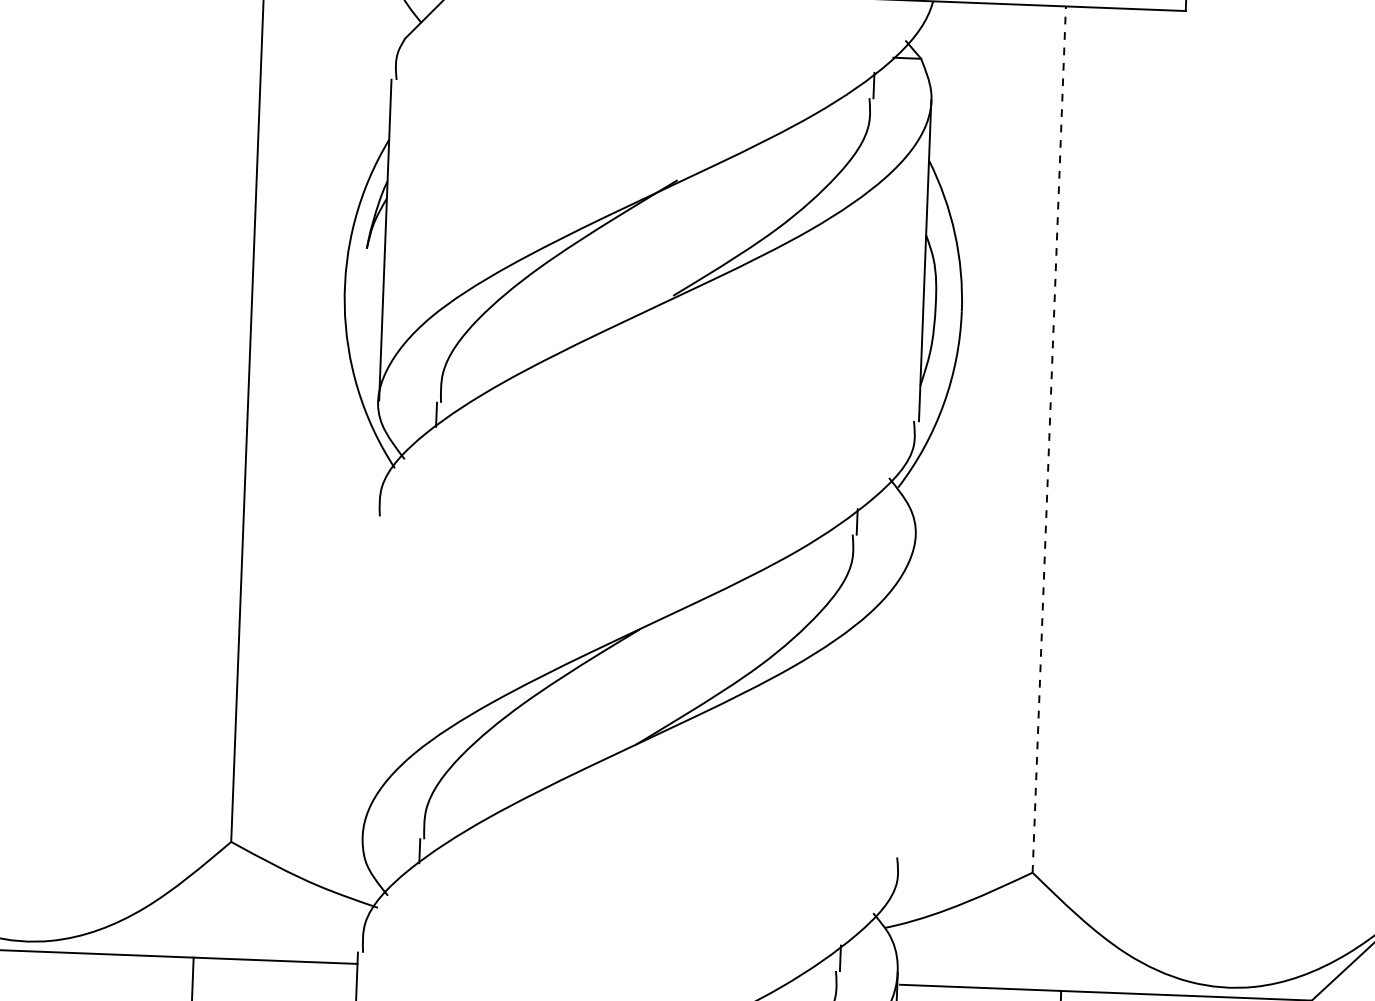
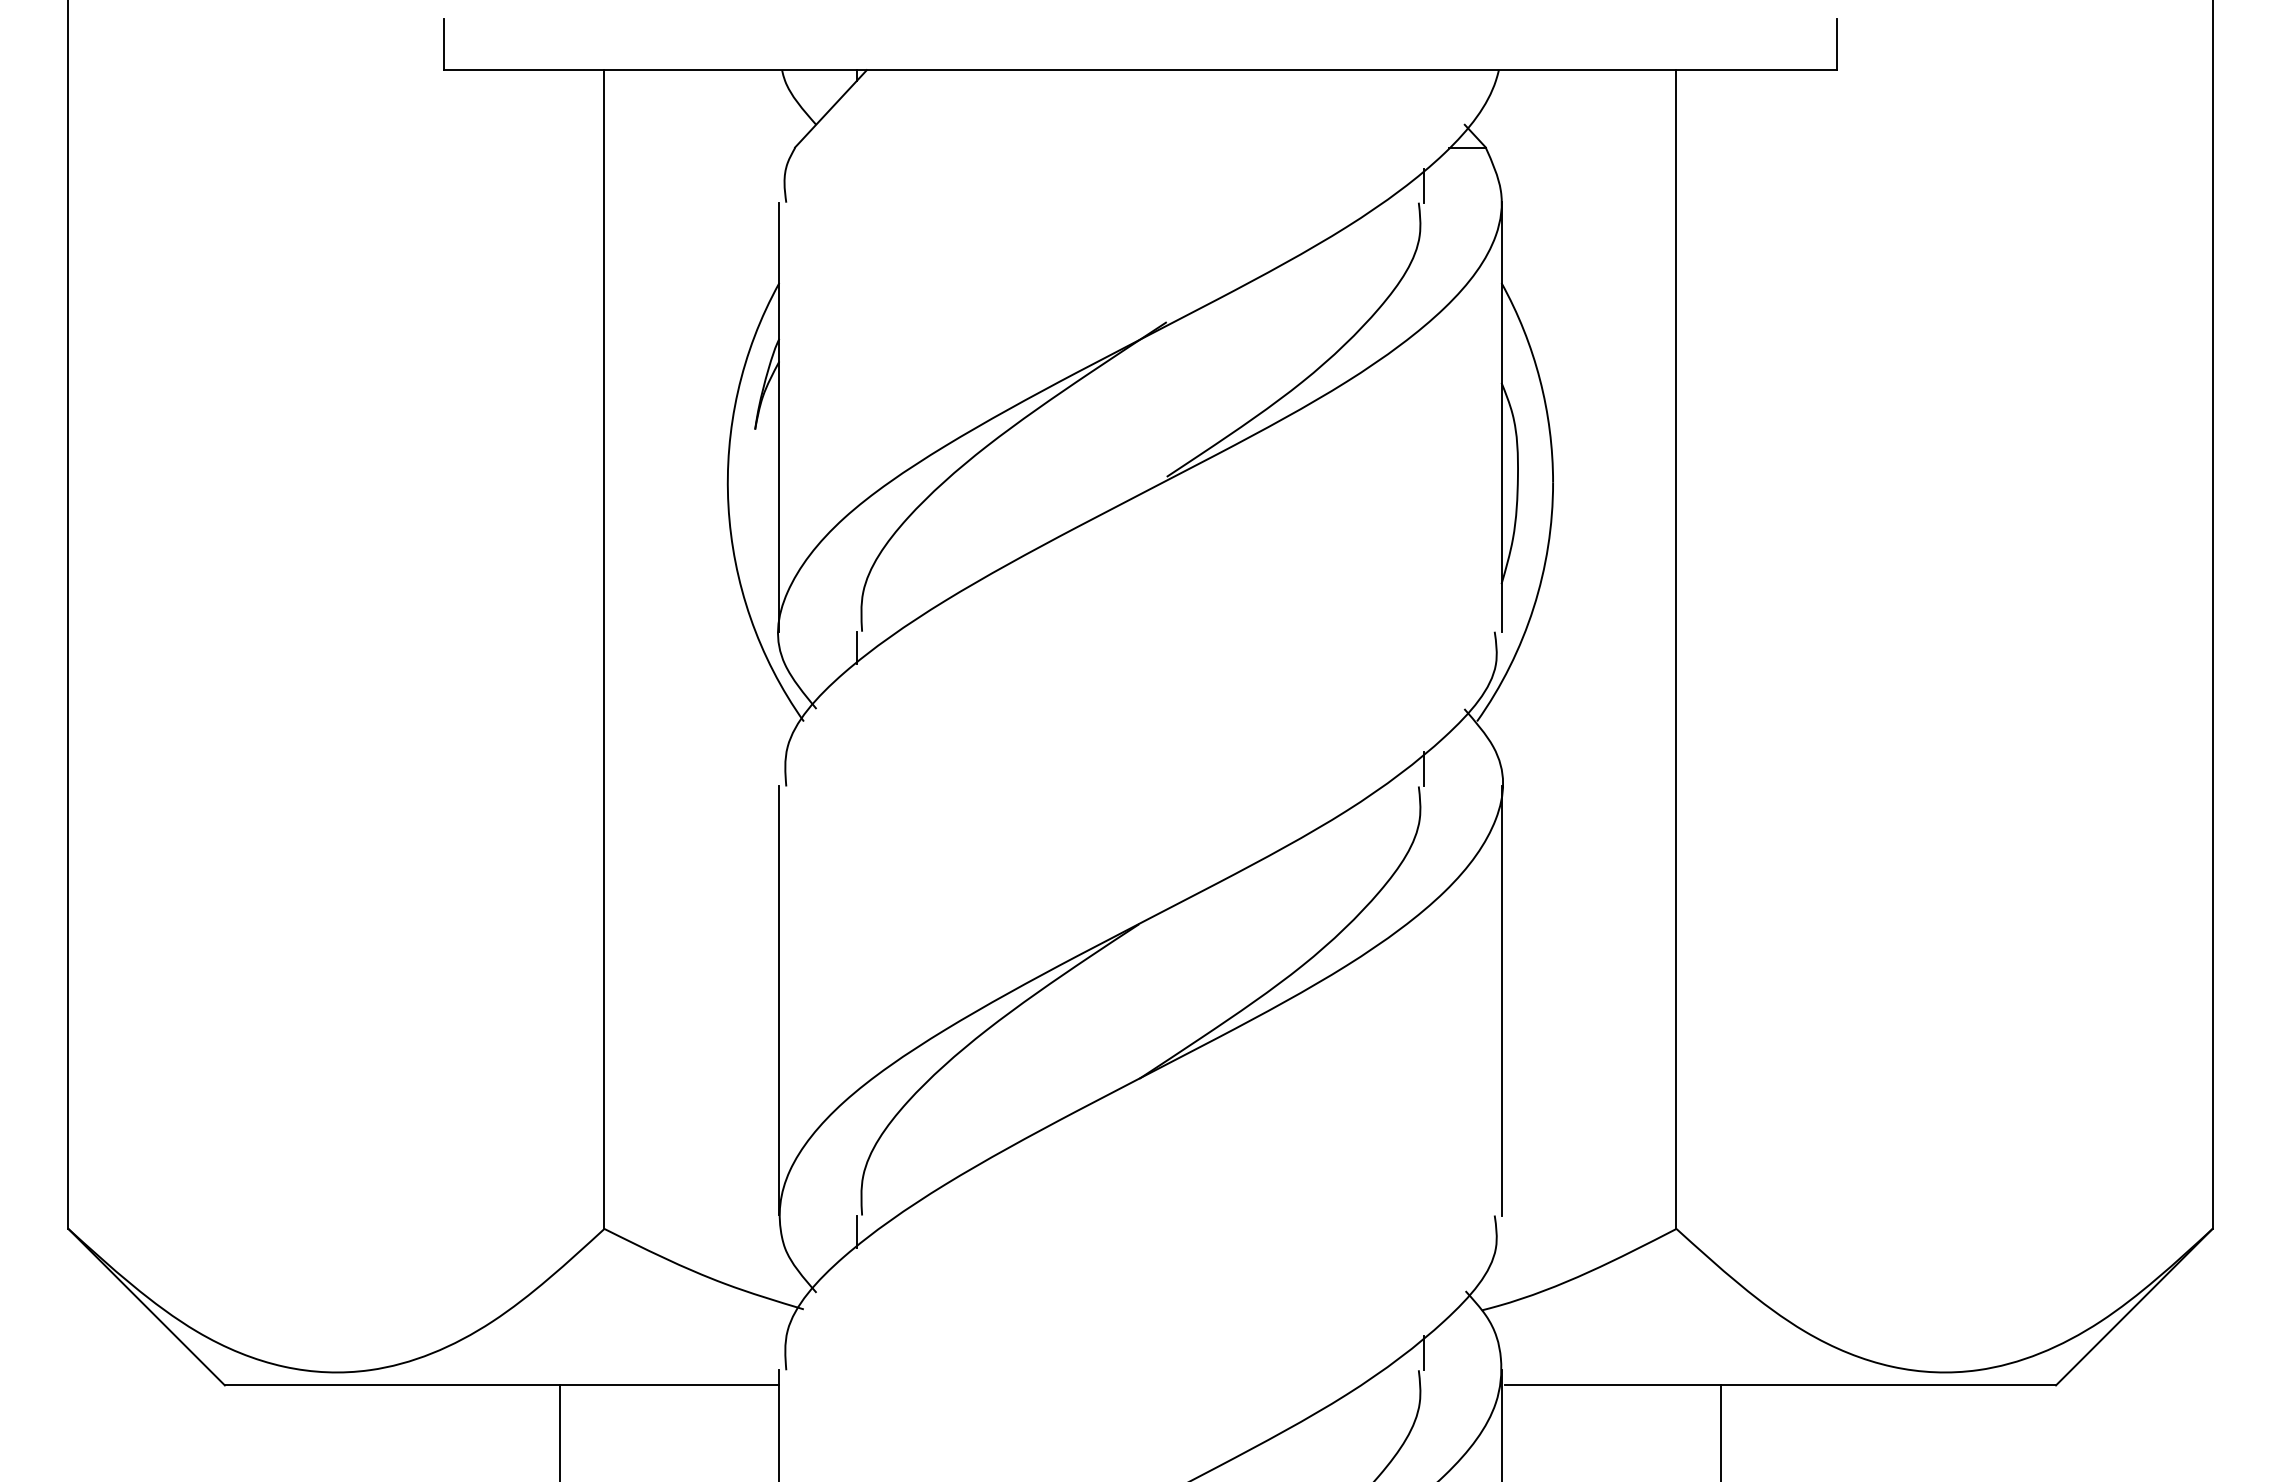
line: (1049, 439) -> (1676, 649), dashed -> solid
line: (368, 676) -> (779, 1000), added
line: (908, 696) -> (1501, 1000), added

